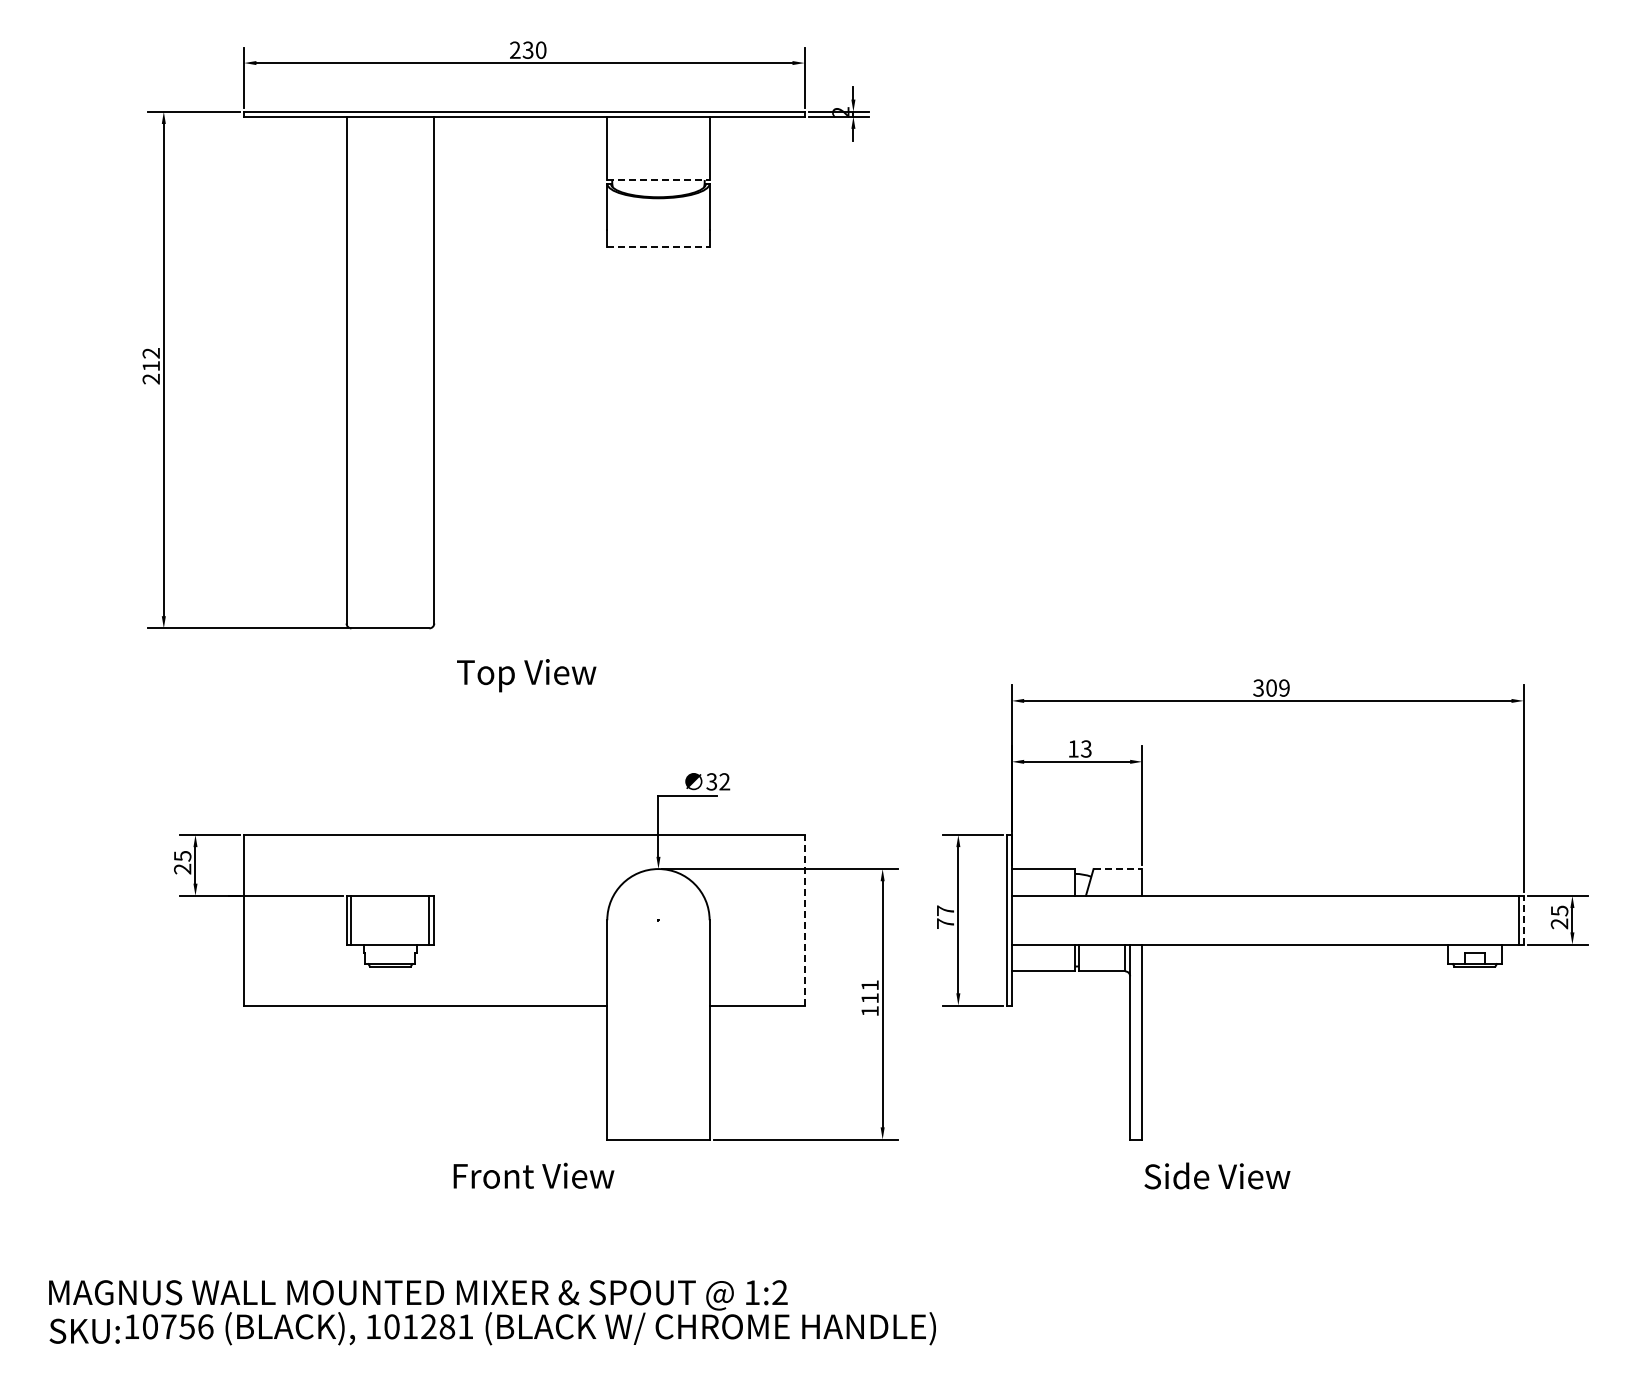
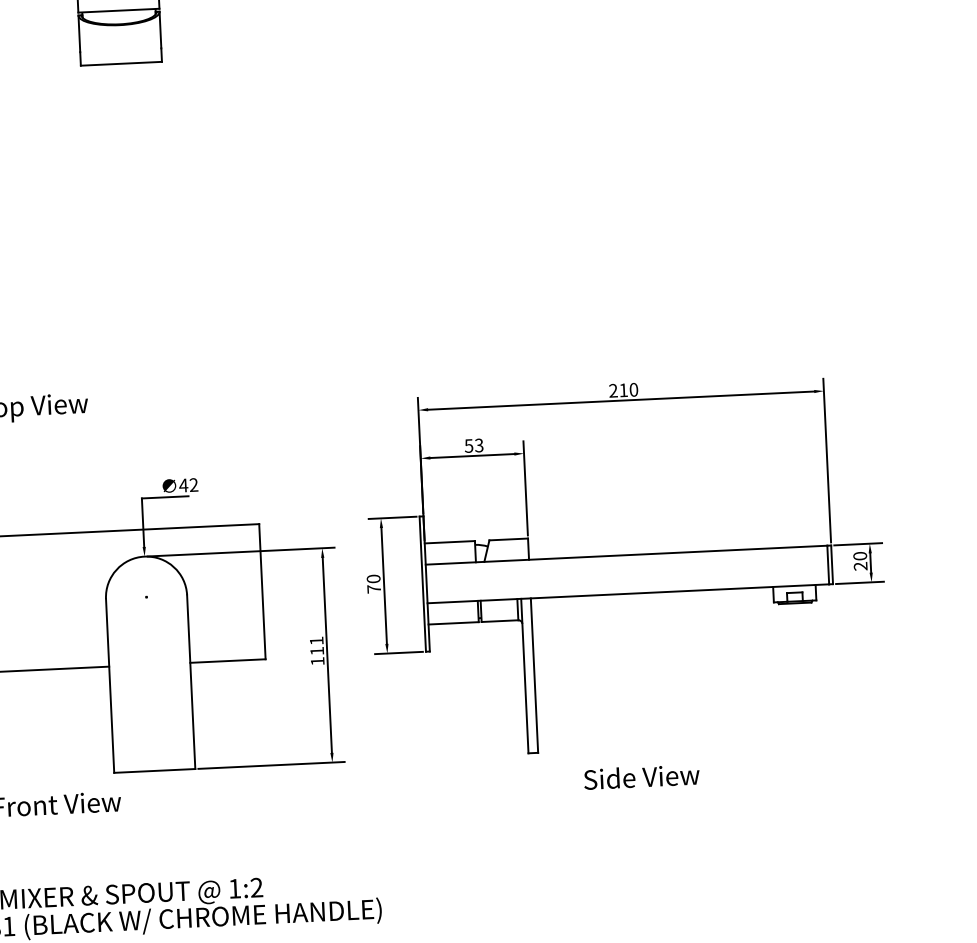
line: (658, 180) -> (118, 11), dashed -> solid
line: (658, 247) -> (121, 64), dashed -> solid
text: (1271, 687) -> (623, 389), 309 -> 210
text: (1073, 748) -> (468, 445), 13 -> 53
text: (711, 781) -> (183, 485), 32 -> 42
line: (1118, 869) -> (509, 539), dashed -> solid
text: (945, 910) -> (373, 578), 77 -> 70
text: (1559, 910) -> (860, 555), 25 -> 20
line: (804, 919) -> (262, 591), dashed -> solid
line: (1523, 919) -> (831, 564), dashed -> solid
text: (1217, 1175) -> (641, 776), moved

